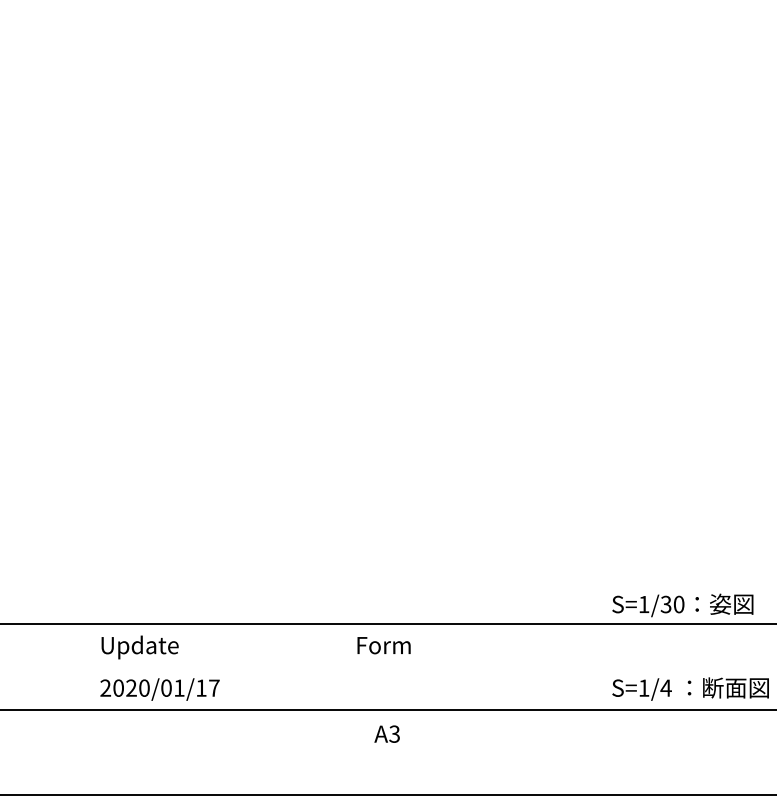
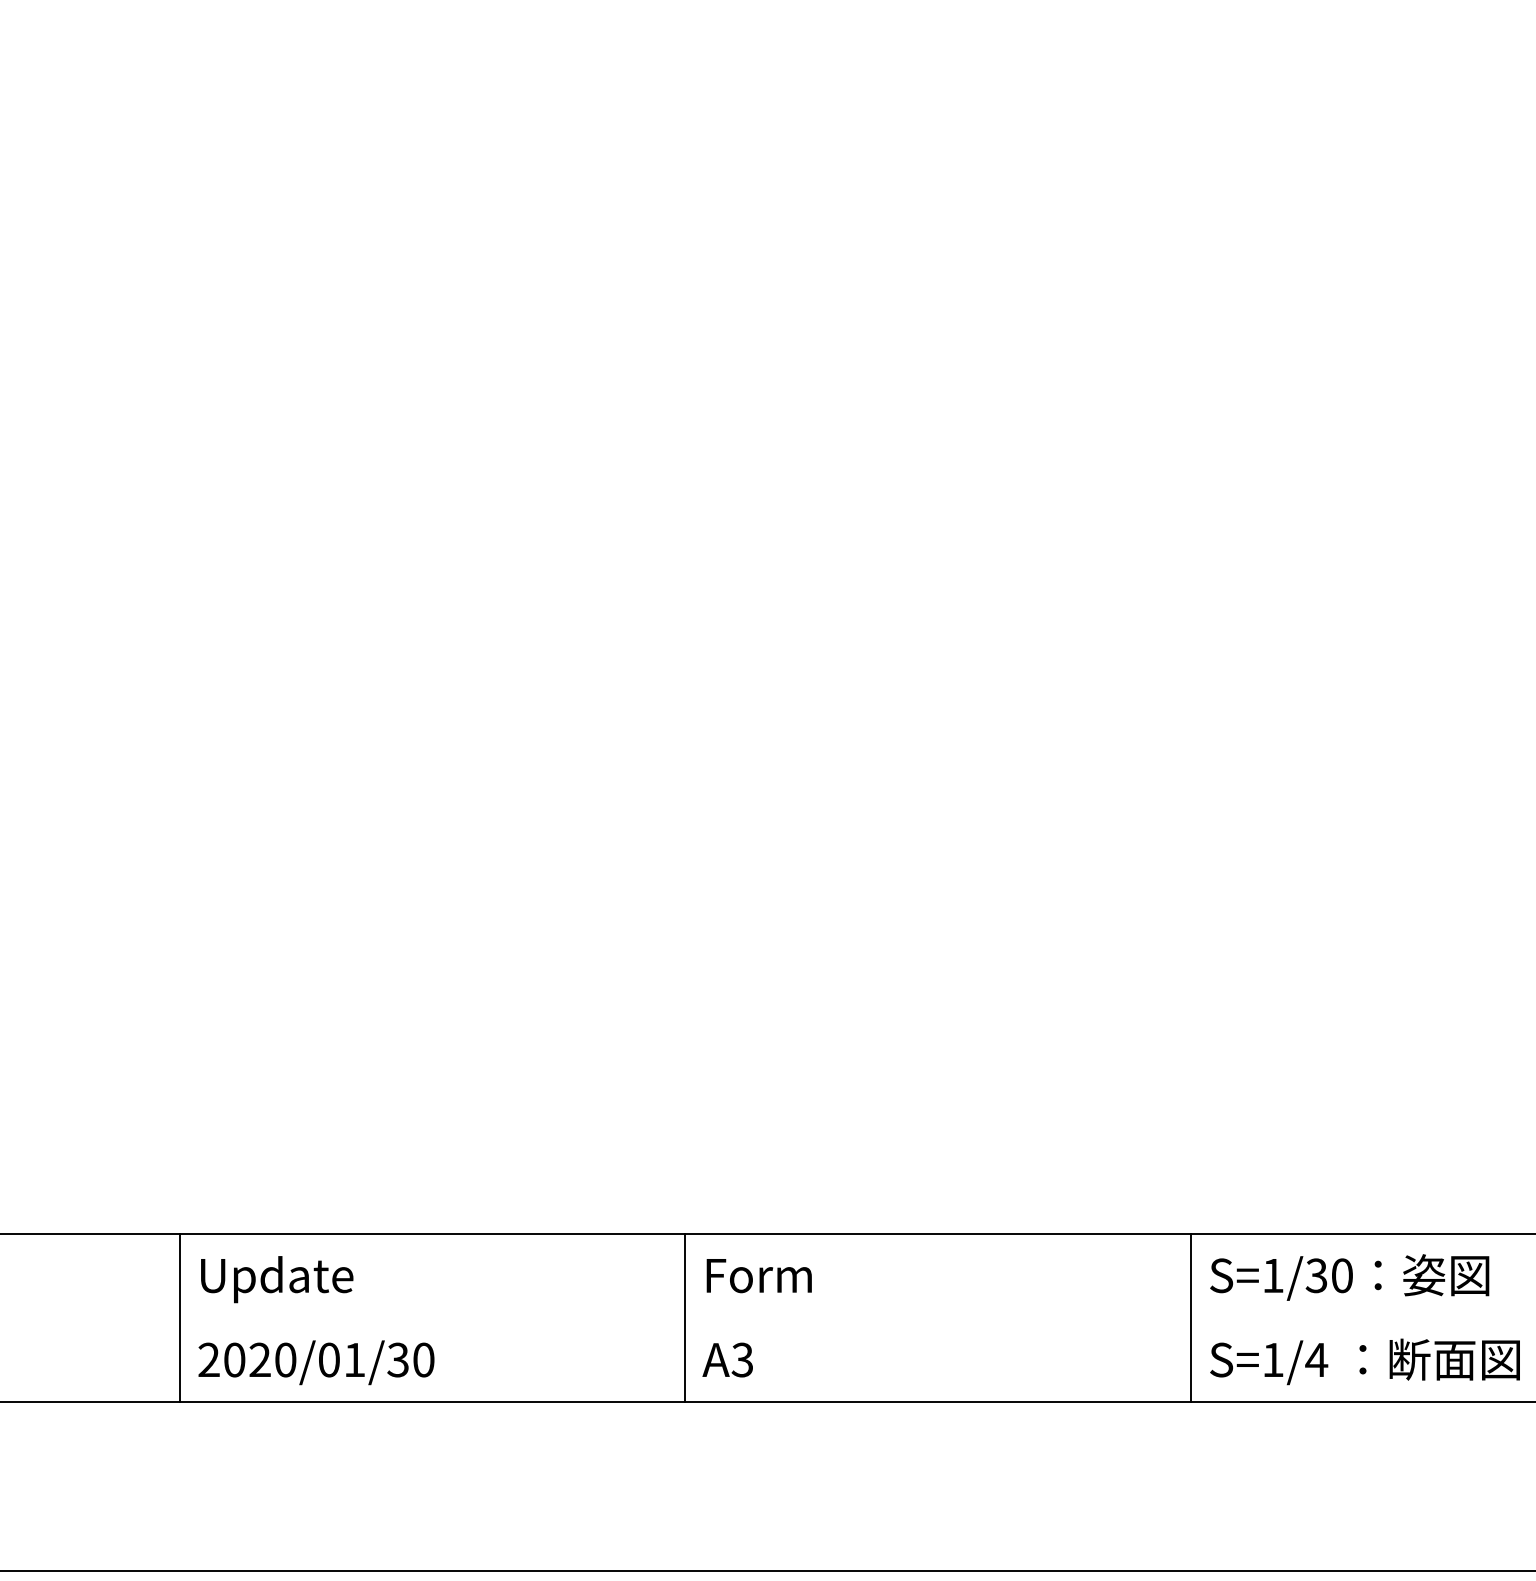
text: (682, 605) -> (1349, 1277), moved
line: (90, 666) -> (179, 1317), added
line: (346, 666) -> (684, 1317), added
line: (602, 666) -> (1190, 1317), added
text: (207, 687) -> (410, 1358), 2020/01/17 -> 2020/01/30
text: (386, 733) -> (726, 1358), moved

